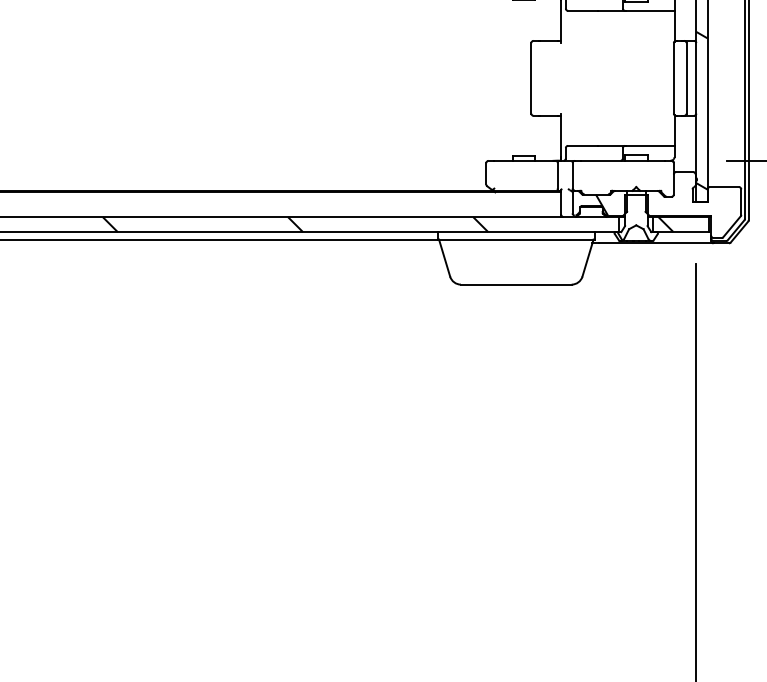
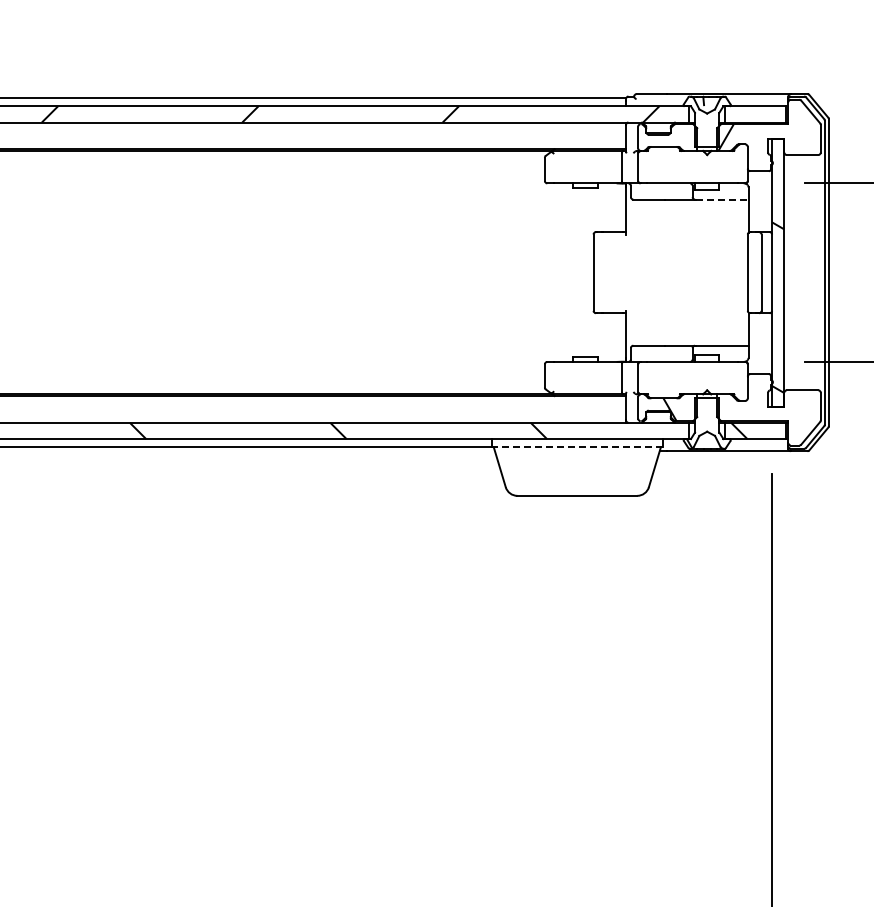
line: (650, 10) -> (722, 199), solid -> dashed
line: (515, 239) -> (576, 447), solid -> dashed

